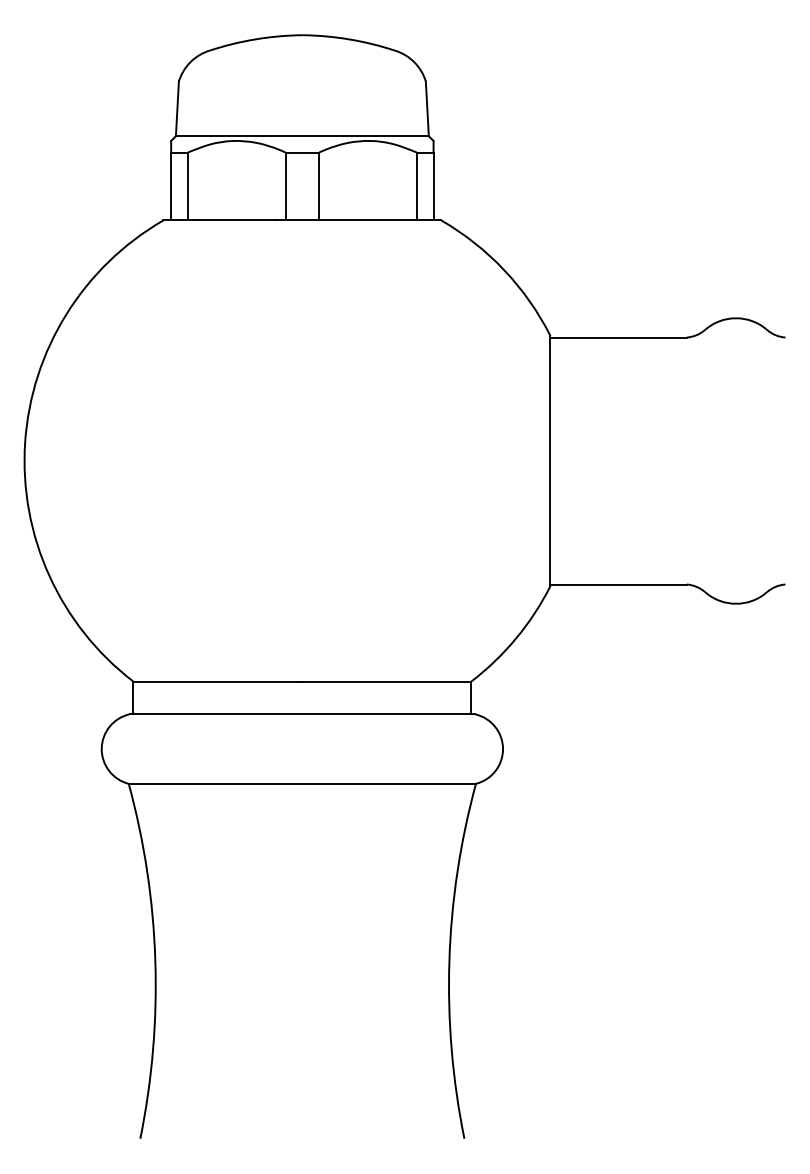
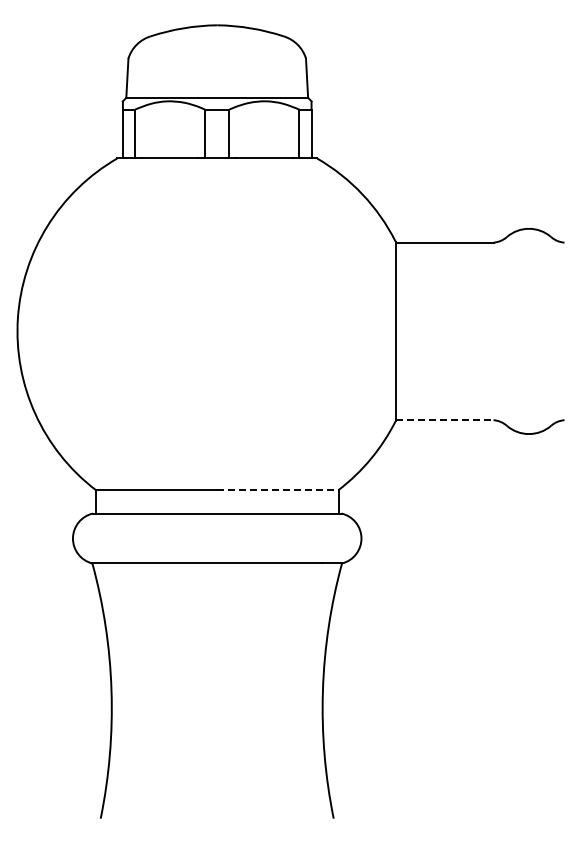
line: (618, 584) -> (444, 420), solid -> dashed
line: (386, 680) -> (277, 489), solid -> dashed

